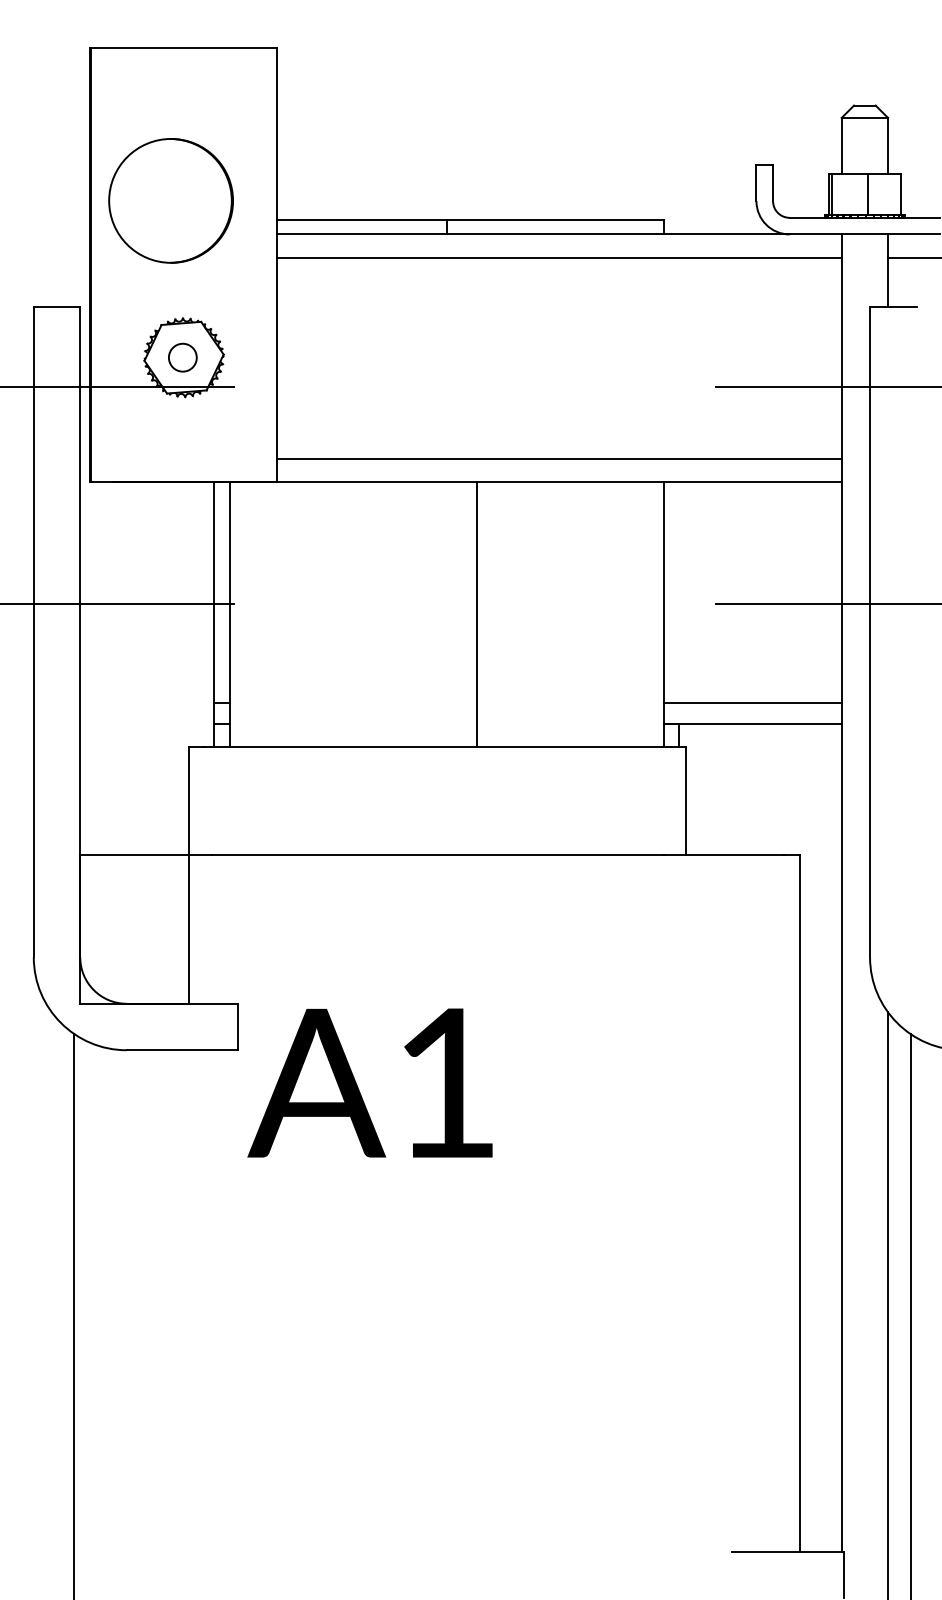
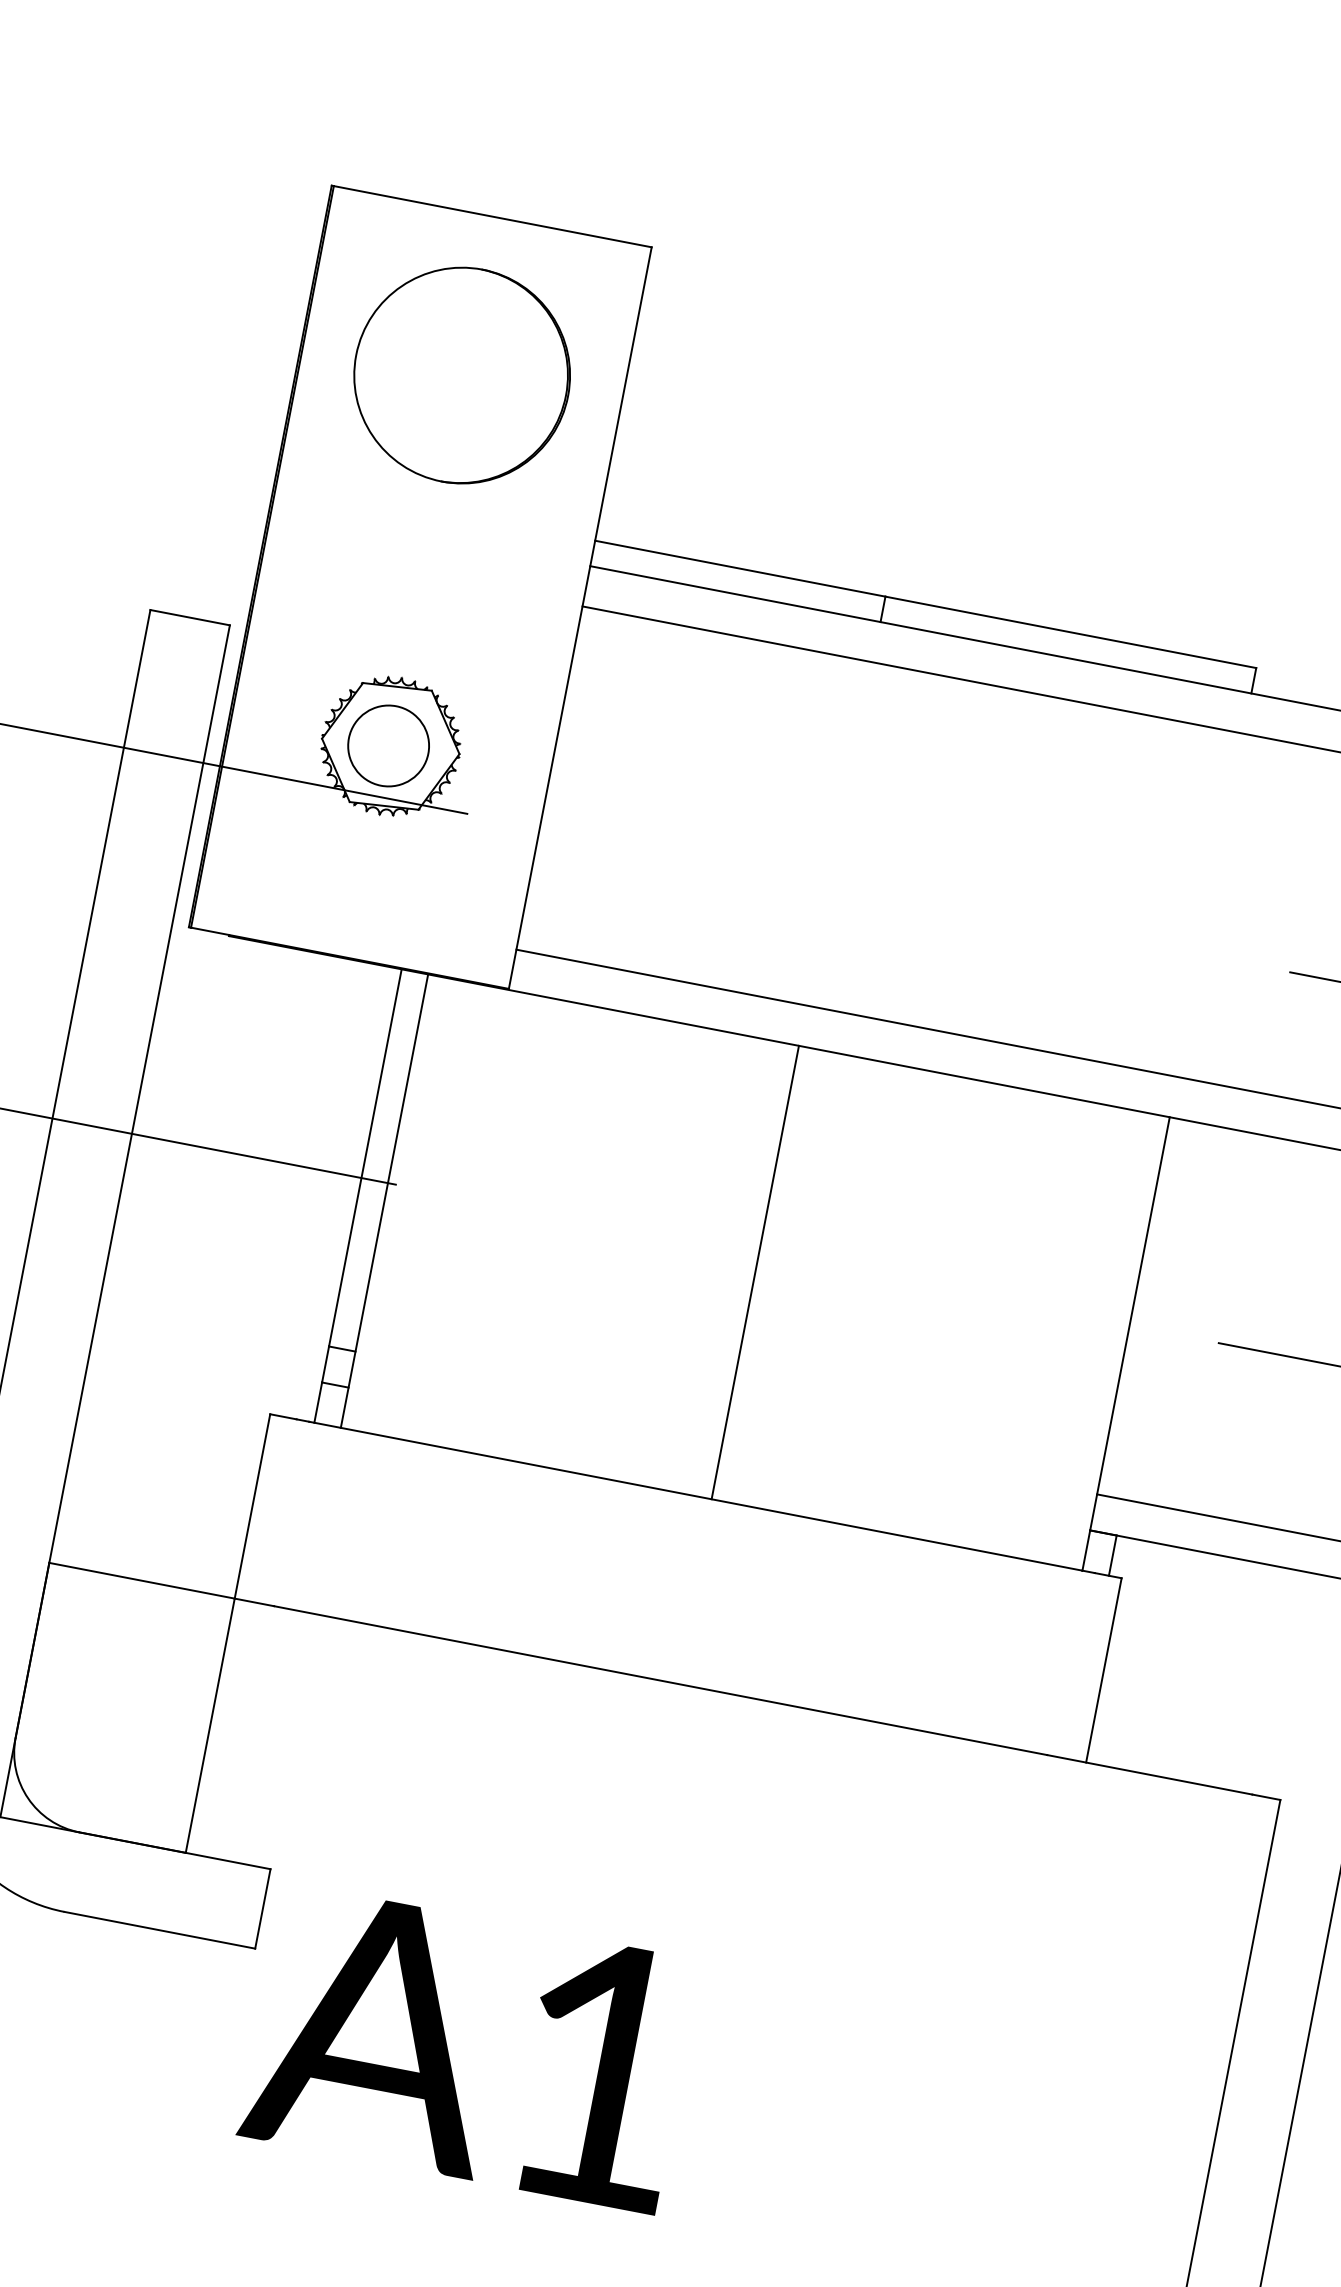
circle: (170, 200) -> (461, 374), moved
circle: (182, 357) -> (388, 745), size x1.67
line: (476, 614) -> (754, 1271), moved

